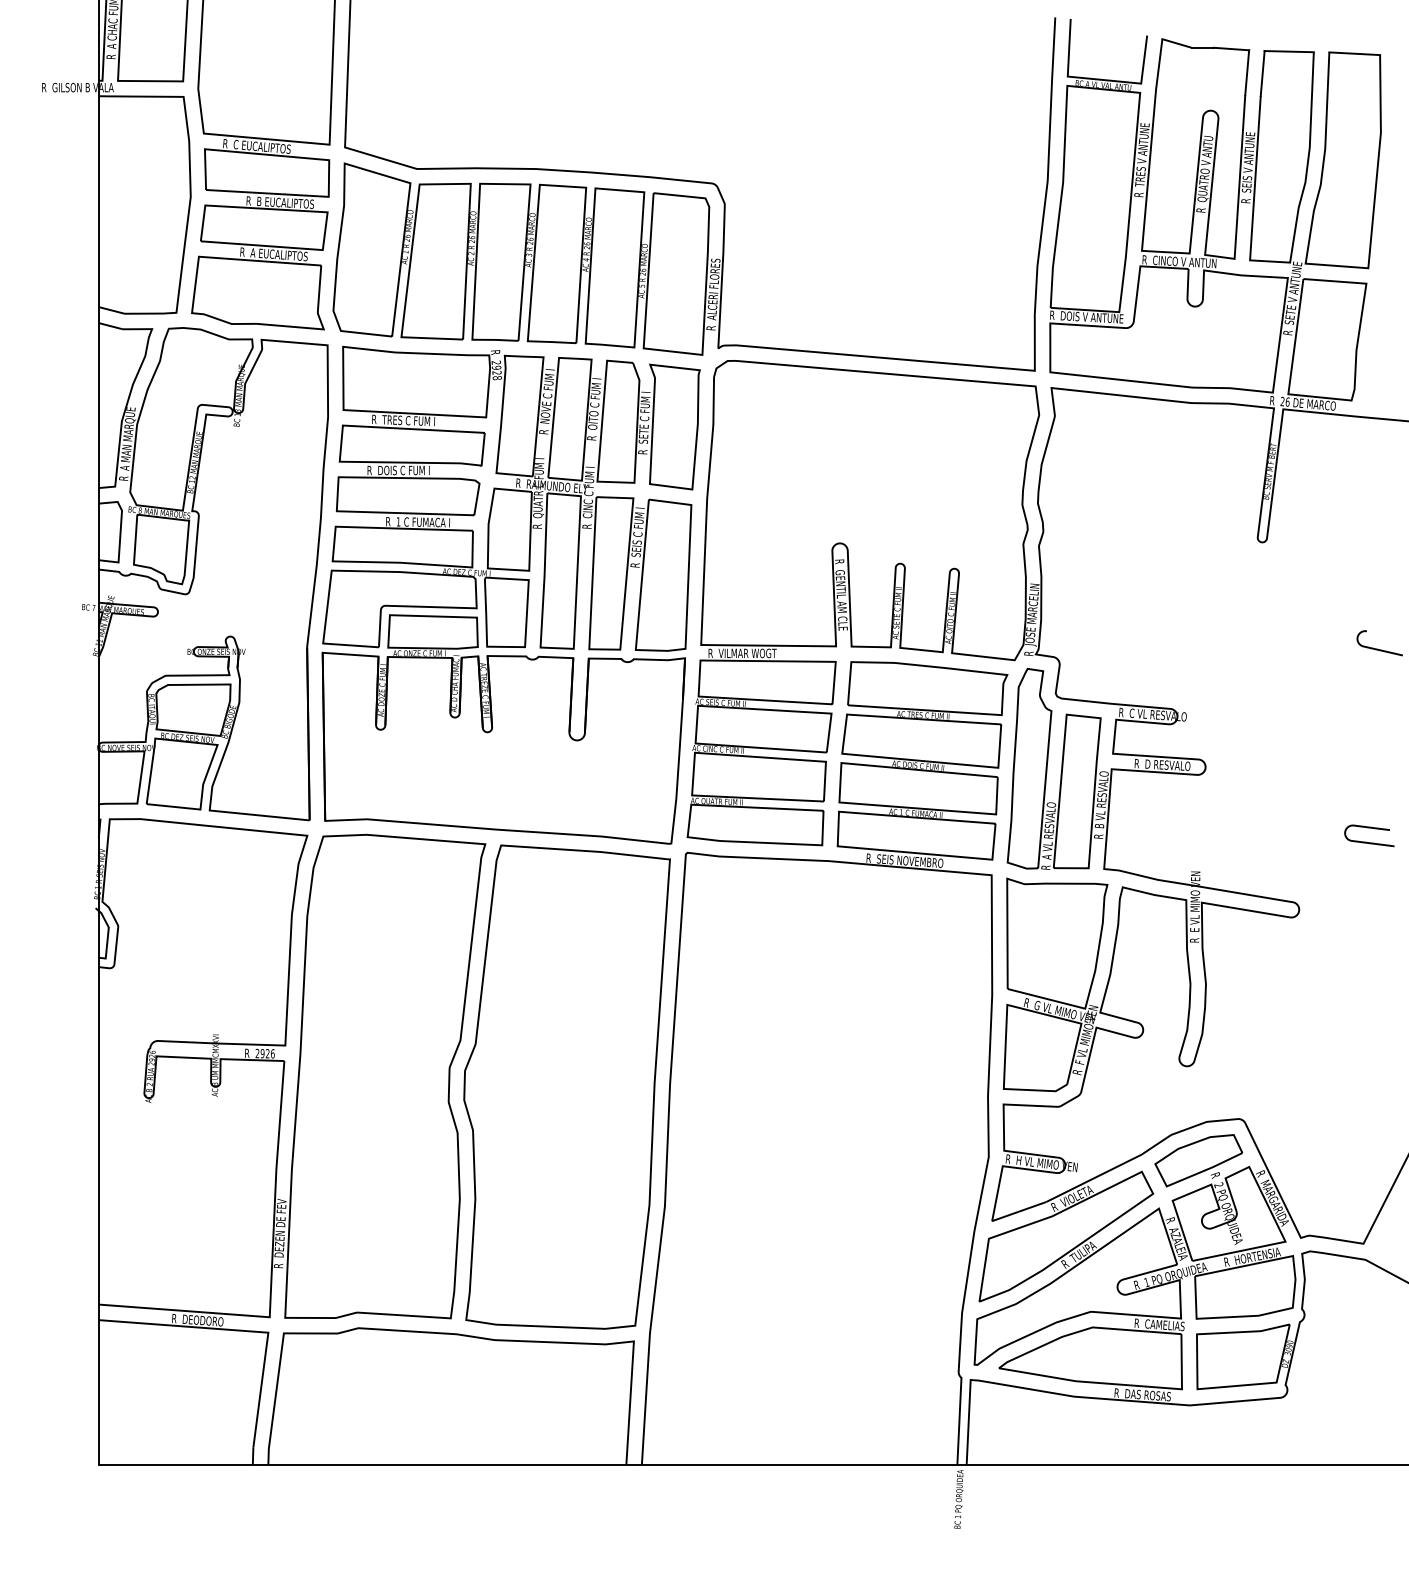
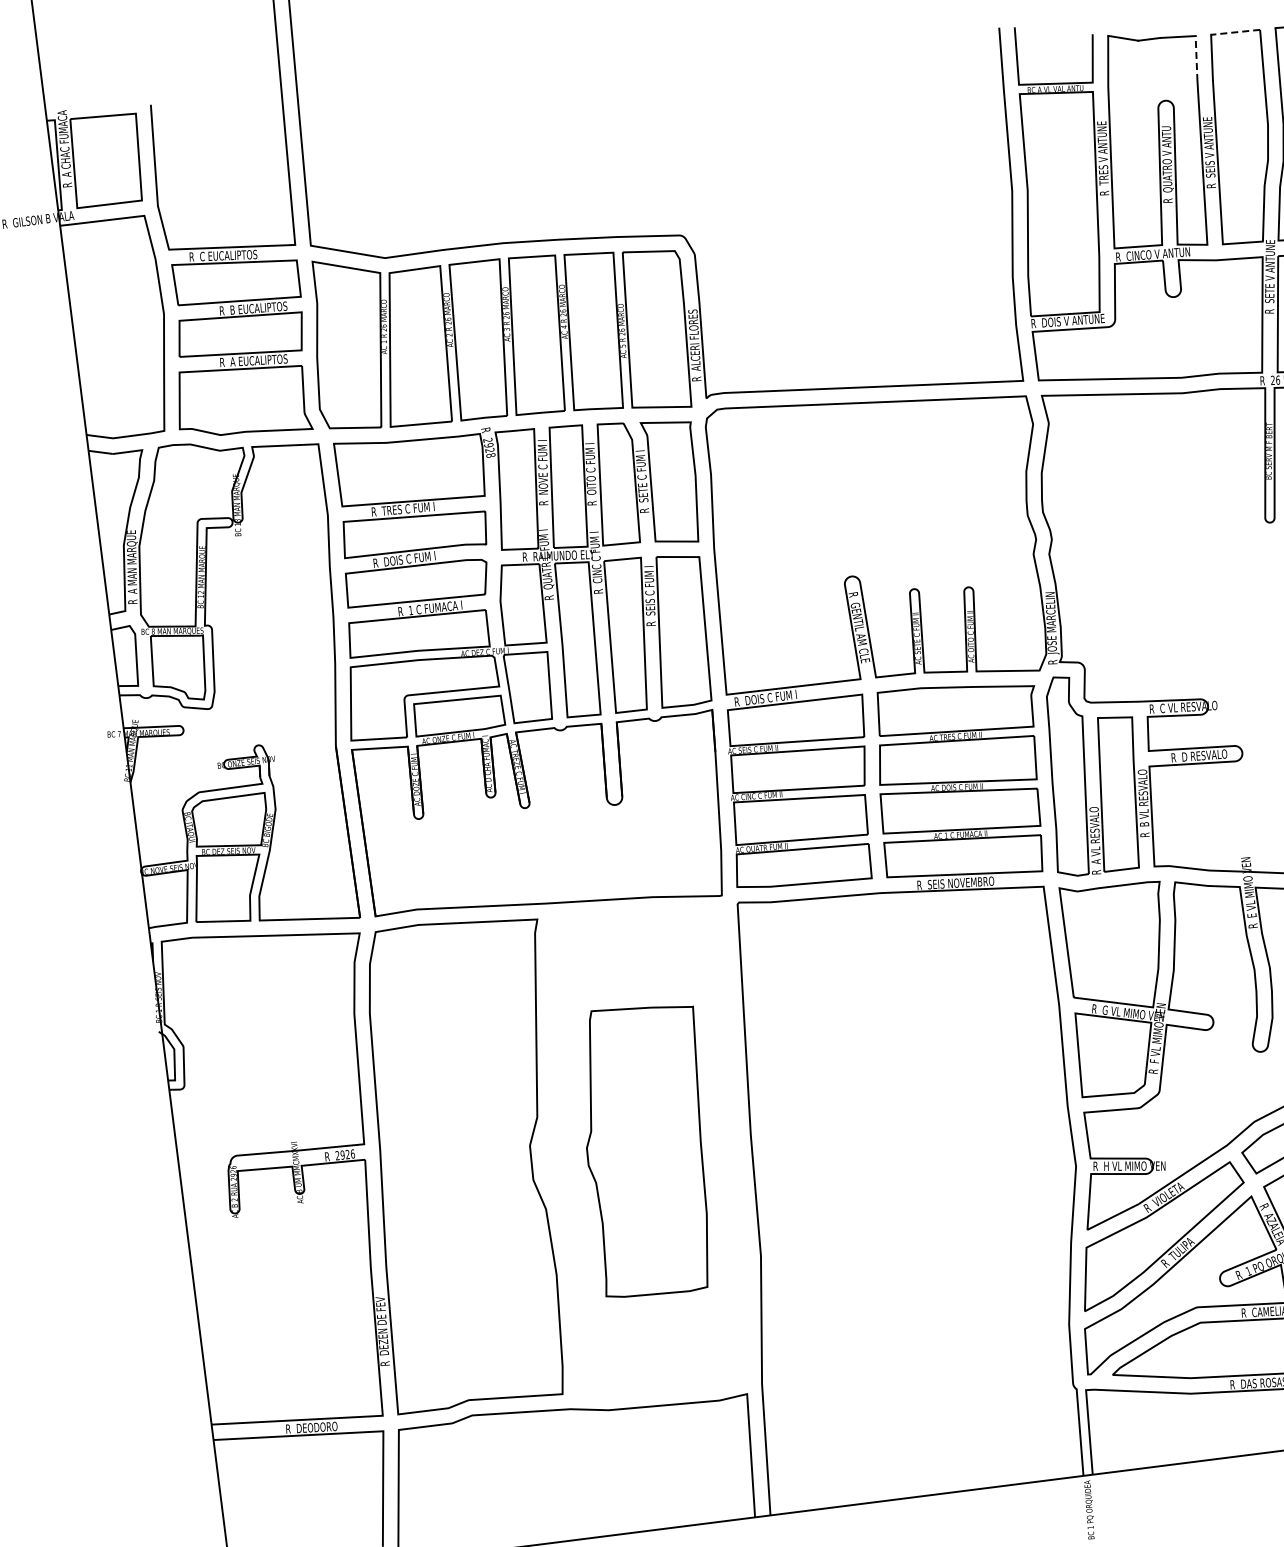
line: (1289, 51) -> (1235, 32), solid -> dashed
line: (1247, 72) -> (1196, 58), solid -> dashed
text: (747, 653) -> (773, 697), R  VILMAR WOGT -> R  DOIS C FUM I
part: (566, 1086) -> (648, 1149), size x0.6

